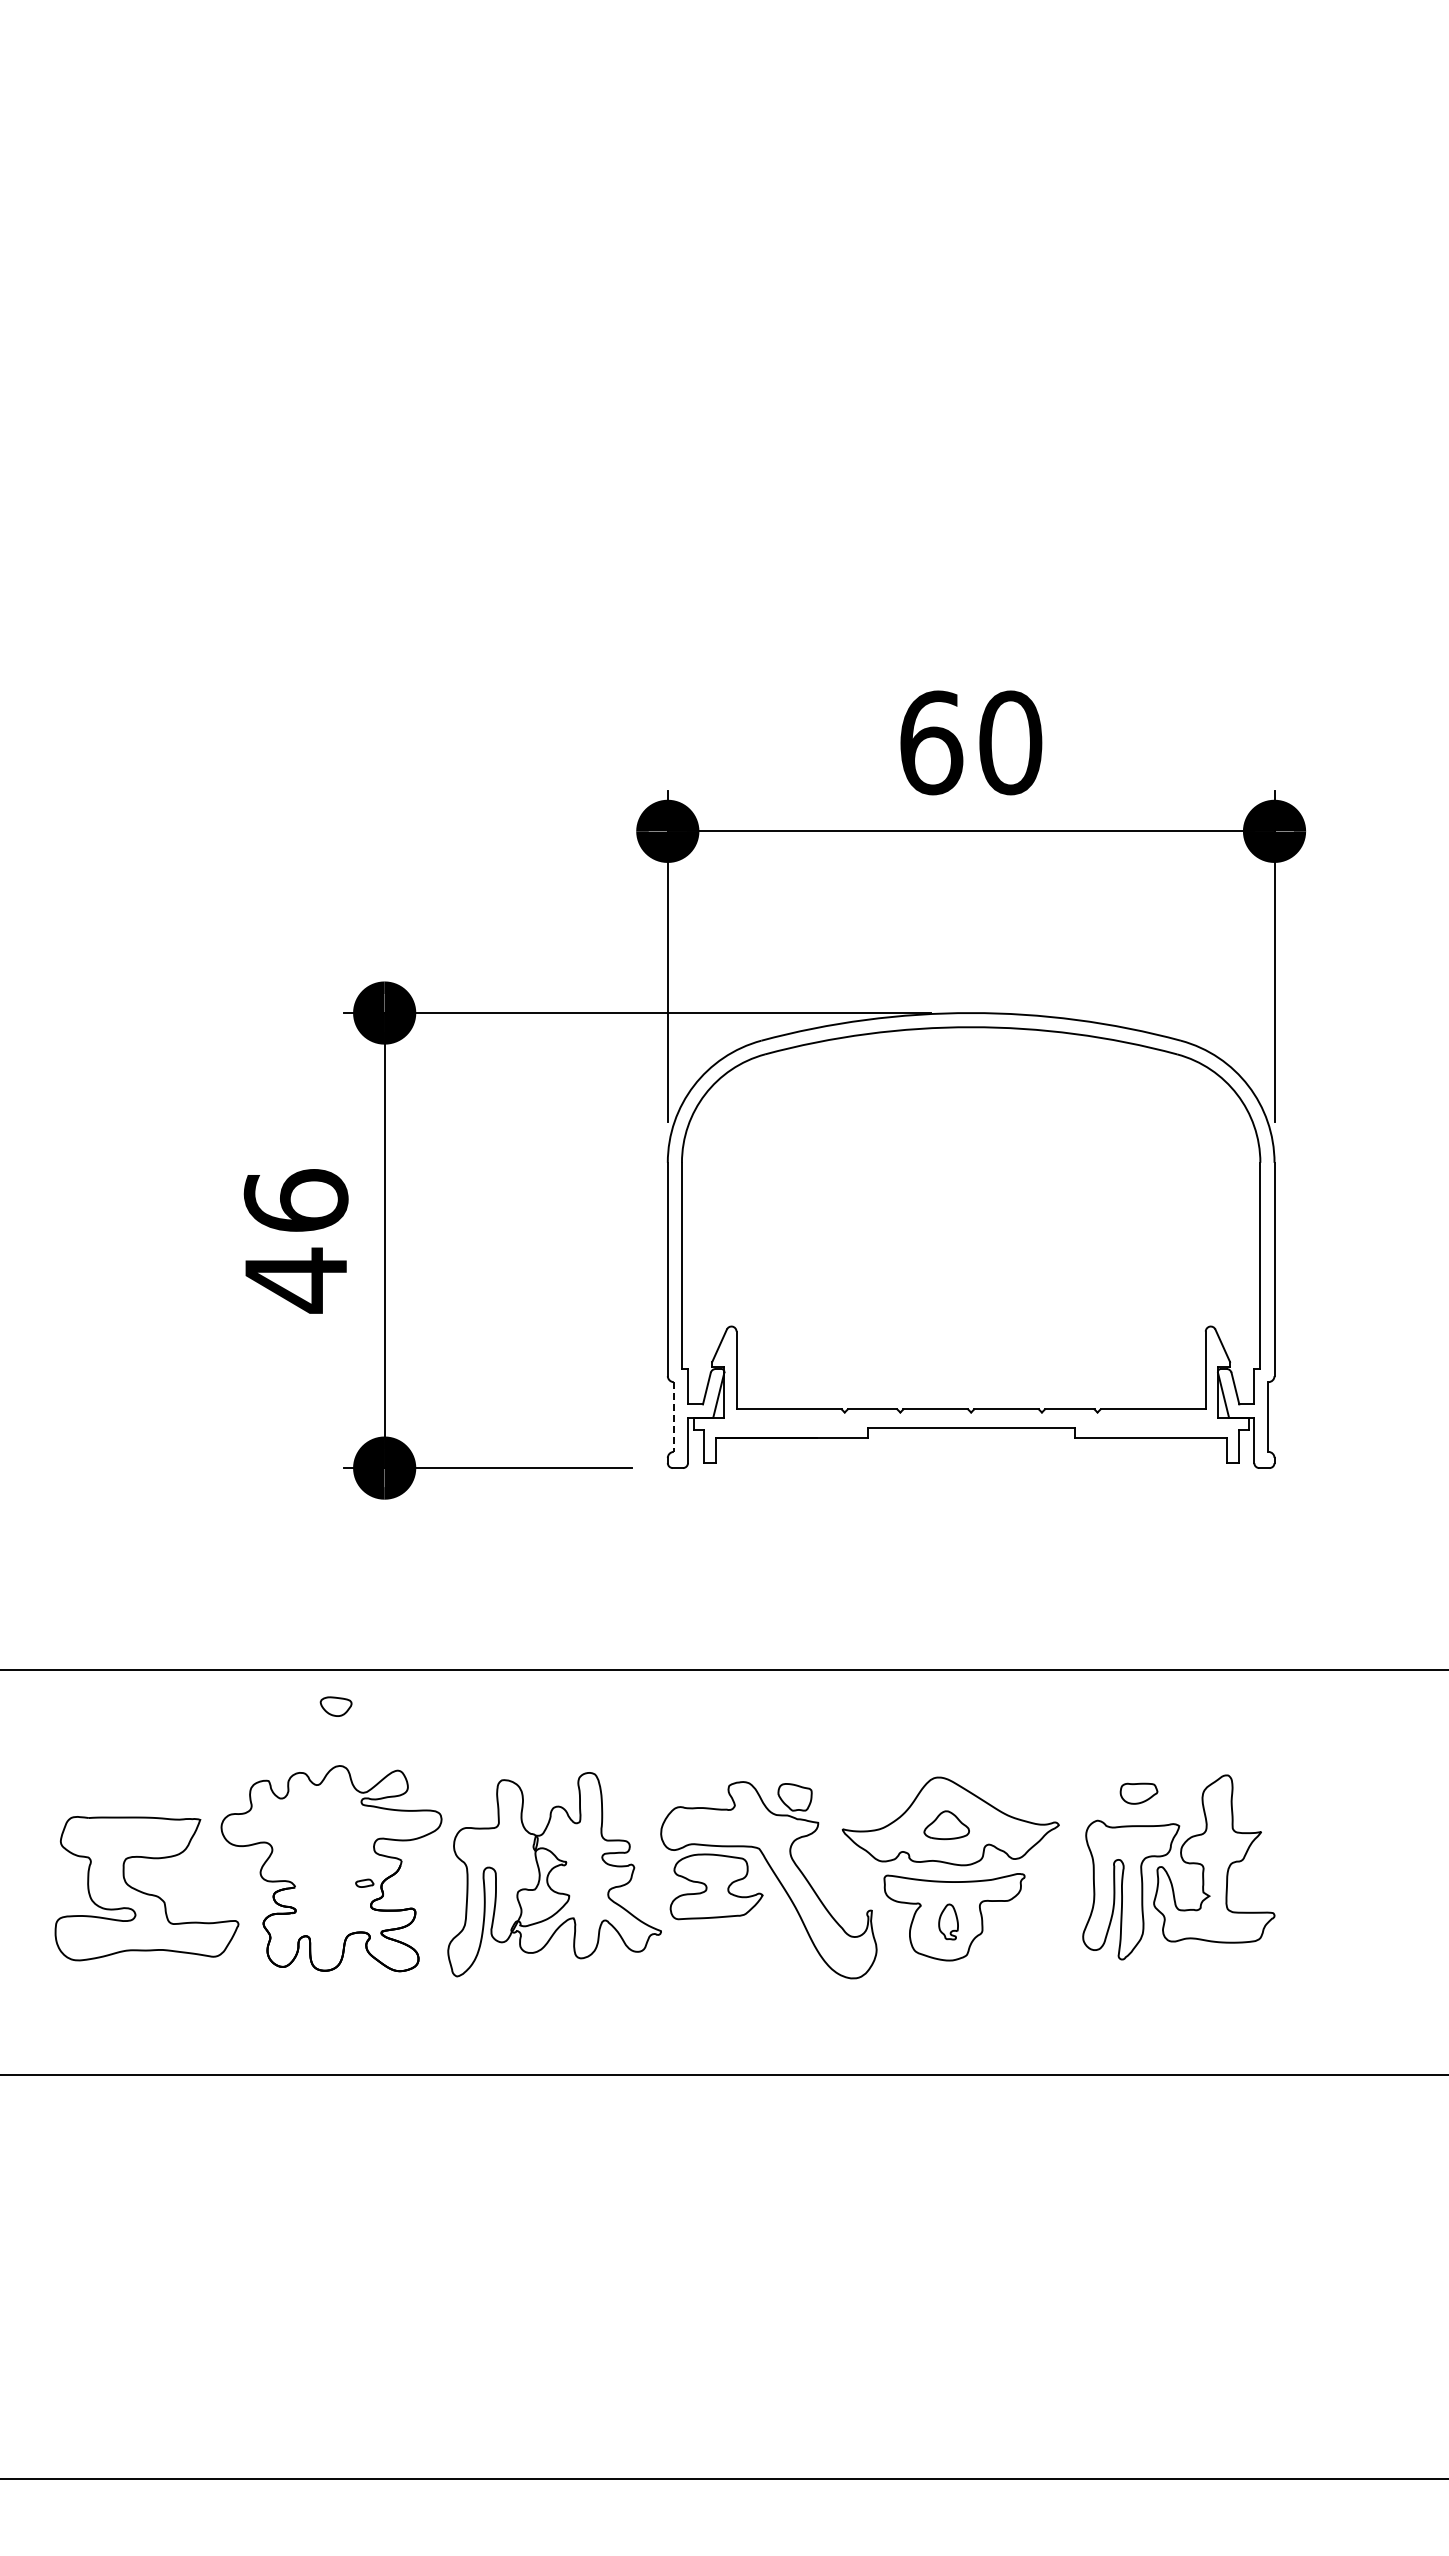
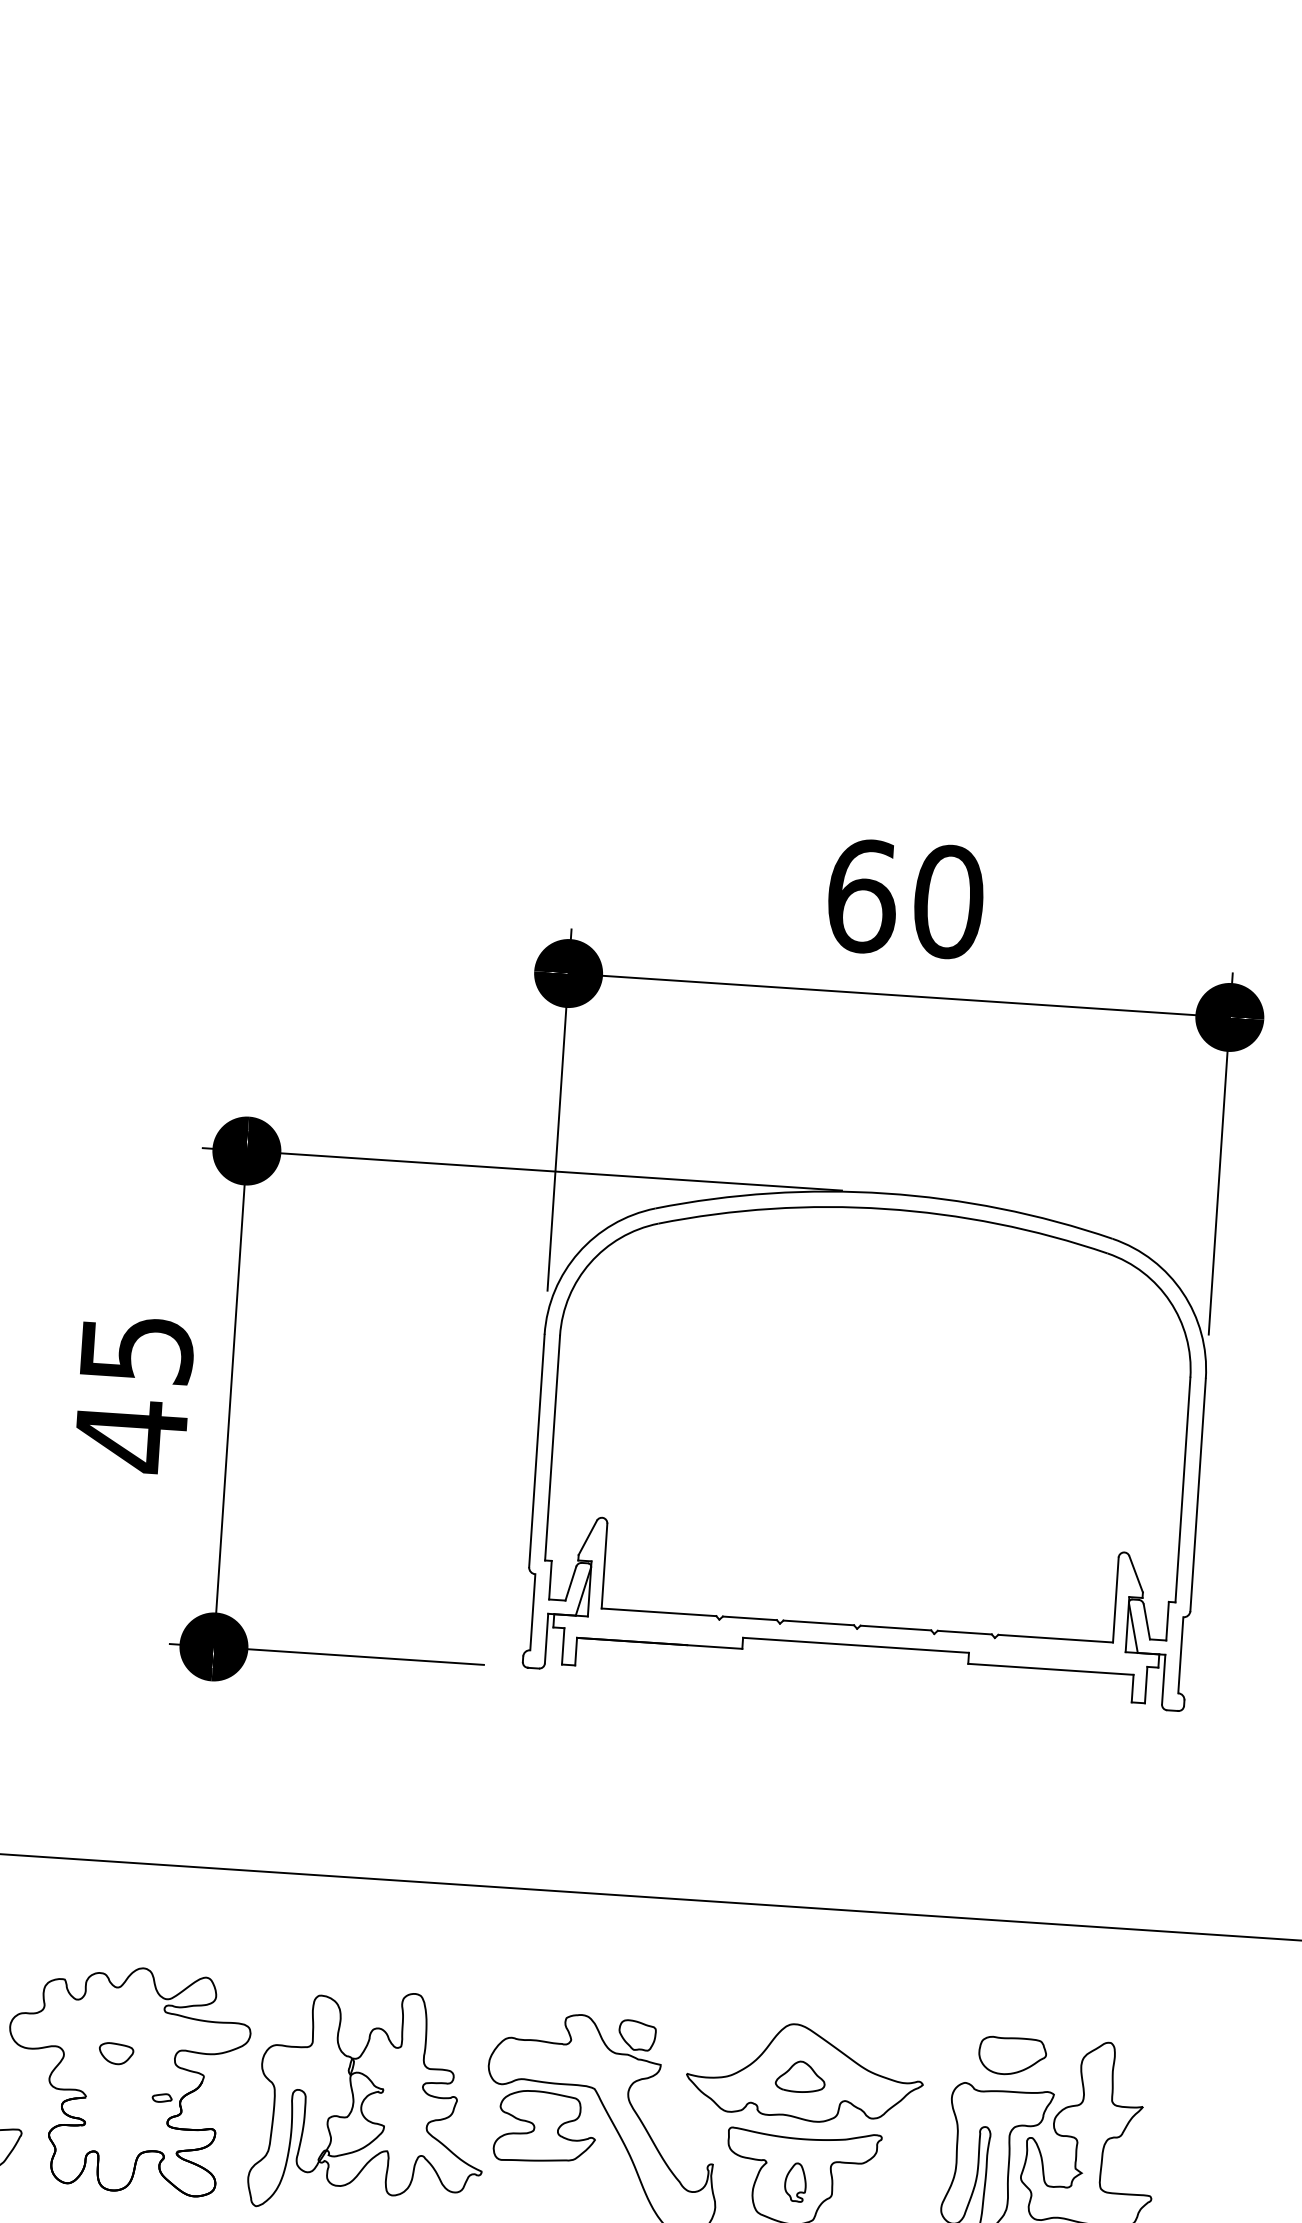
text: (295, 1200) -> (136, 1348), 46 -> 45
line: (673, 1417) -> (532, 1612), dashed -> solid
part: (335, 1706) -> (115, 2053), moved
part: (1138, 1793) -> (1011, 2056), size x1.67

